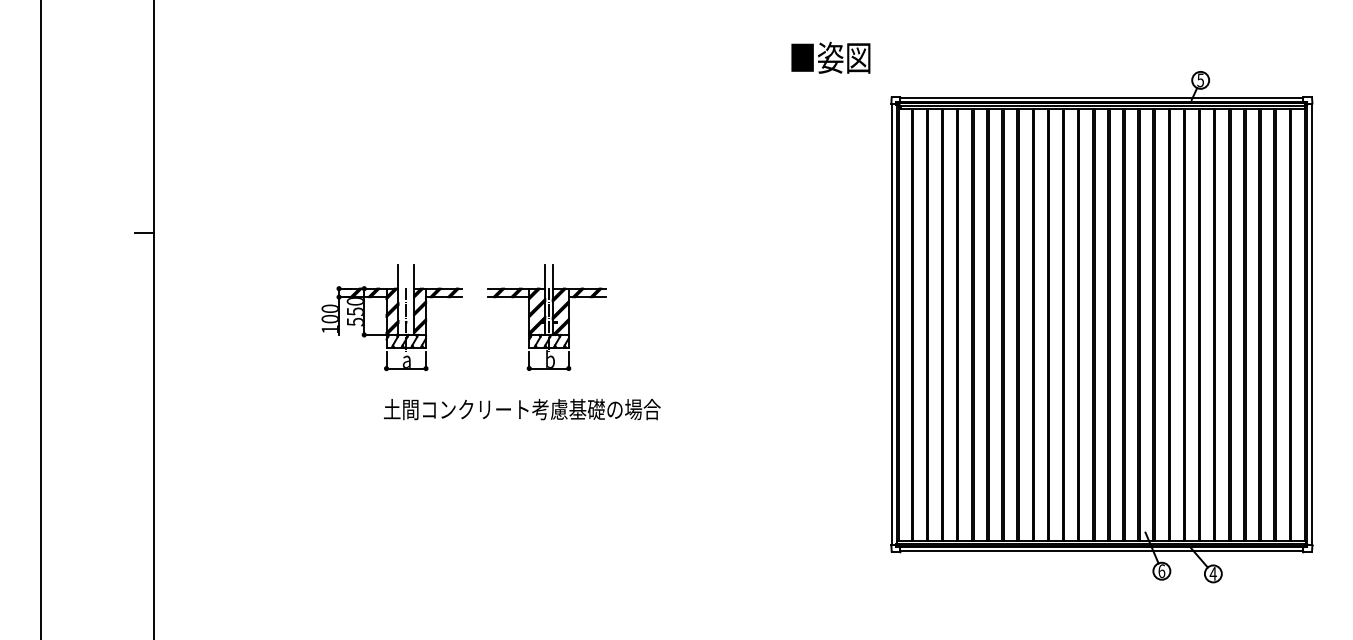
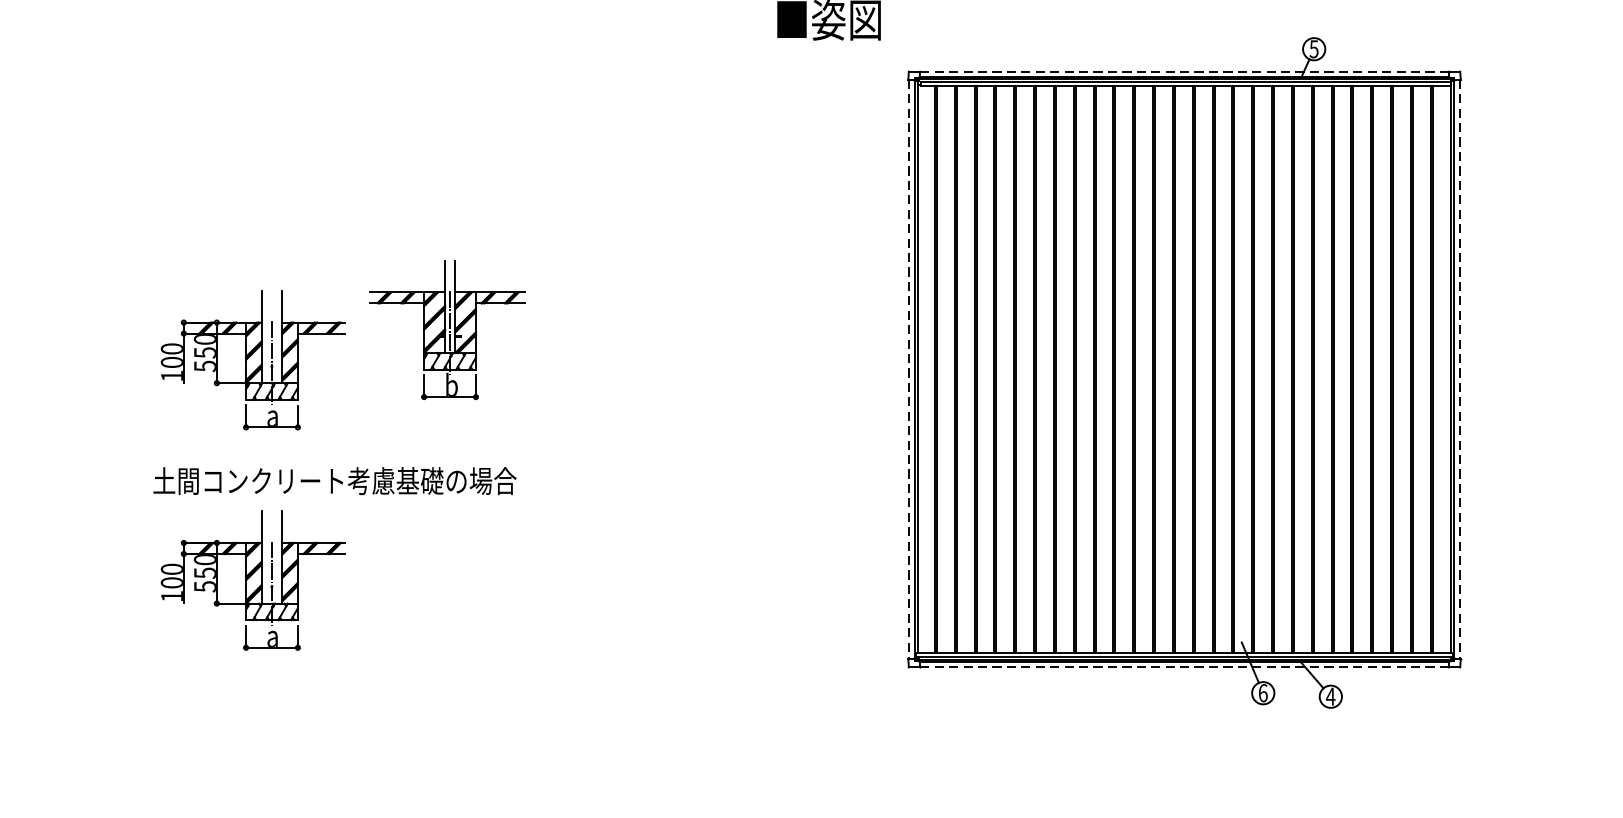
line: (1102, 97) -> (1185, 71), solid -> dashed
part: (546, 317) -> (446, 330), moved
line: (891, 324) -> (908, 369), solid -> dashed
line: (1312, 324) -> (1460, 369), solid -> dashed
text: (522, 409) -> (335, 481), moved
part: (391, 485) -> (252, 580), added
line: (1102, 551) -> (1185, 667), solid -> dashed

